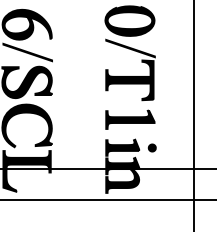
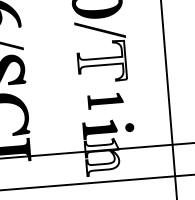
fill: (129, 80) -> (101, 62), removed
part: (130, 119) -> (105, 100), size x0.7
fill: (122, 174) -> (102, 156), removed

